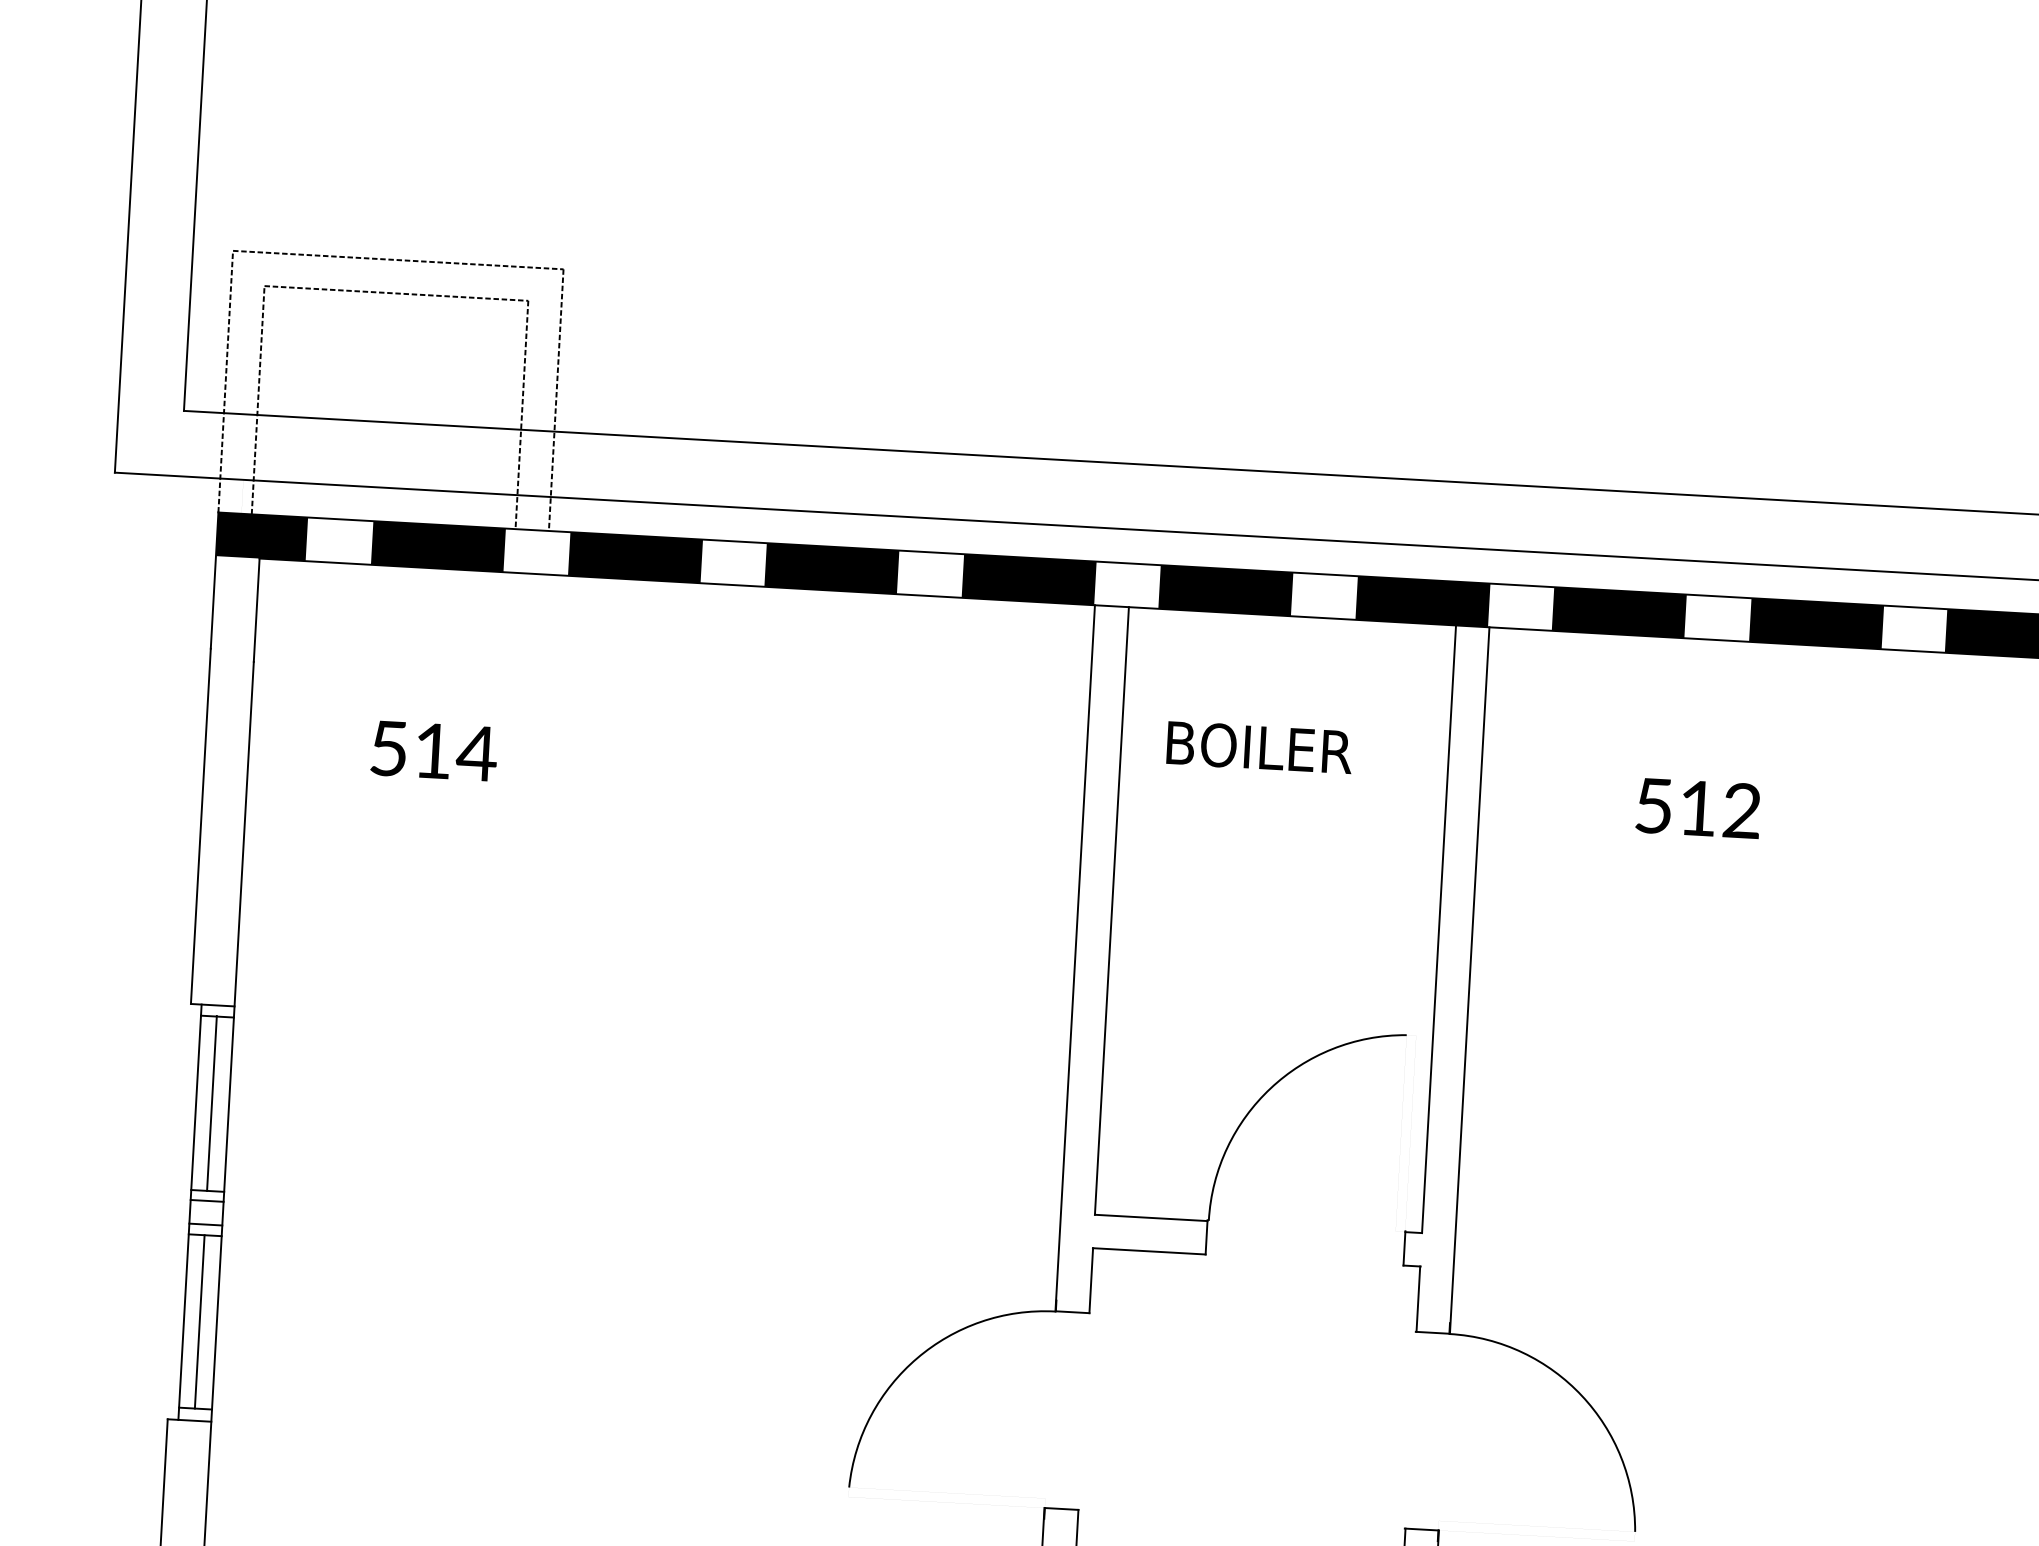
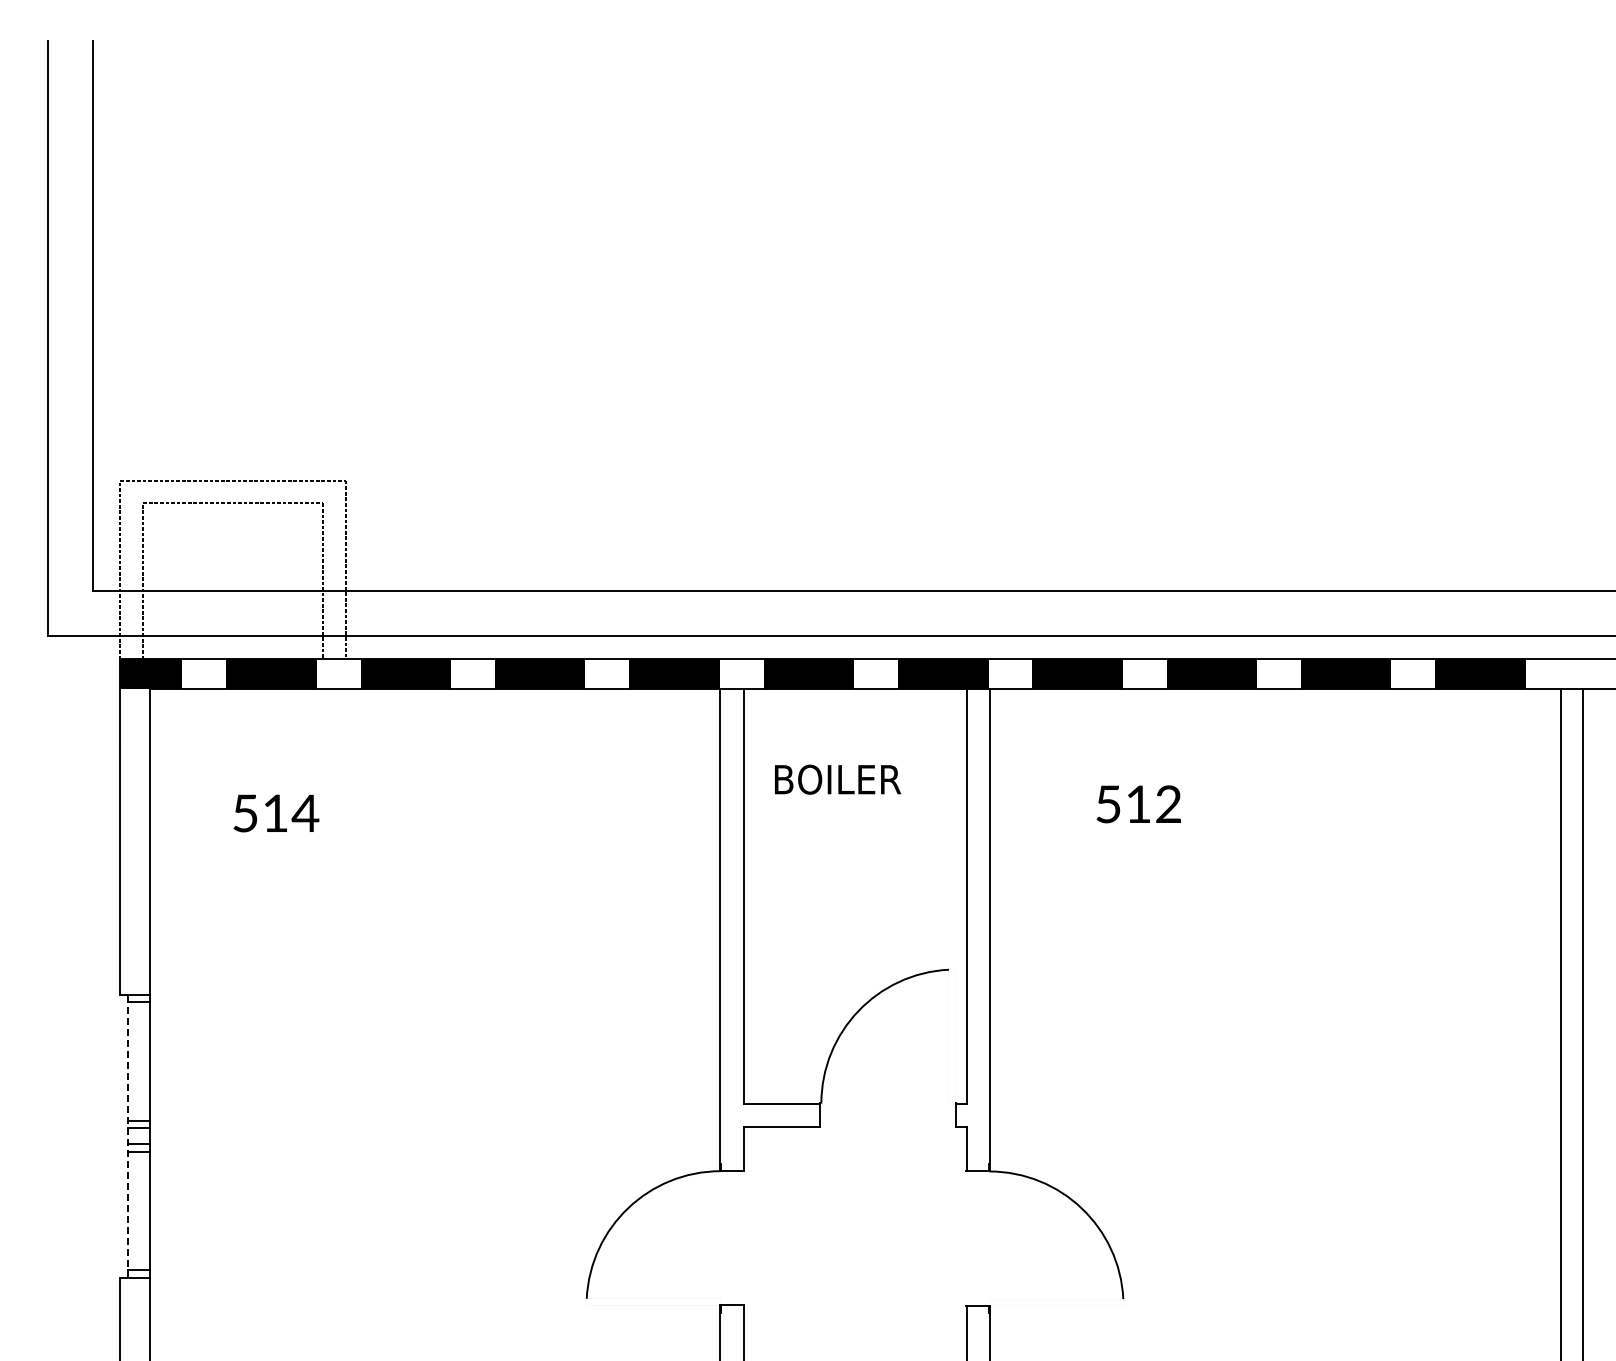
line: (211, 1103) -> (138, 1061), removed
line: (189, 1212) -> (127, 1136), solid -> dashed
line: (199, 1321) -> (138, 1210), removed

